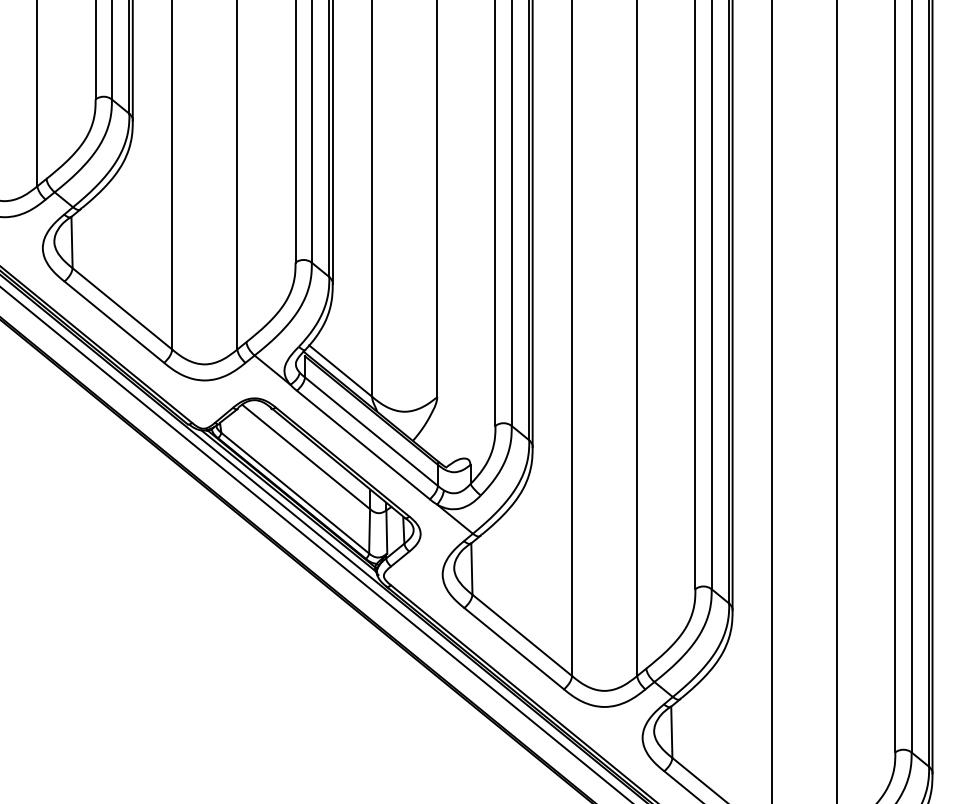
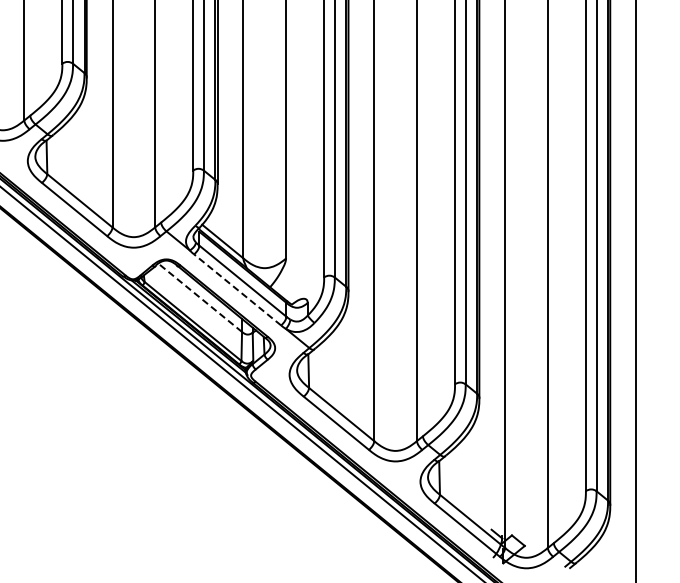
line: (363, 444) -> (237, 289), solid -> dashed
line: (306, 456) -> (200, 297), solid -> dashed

